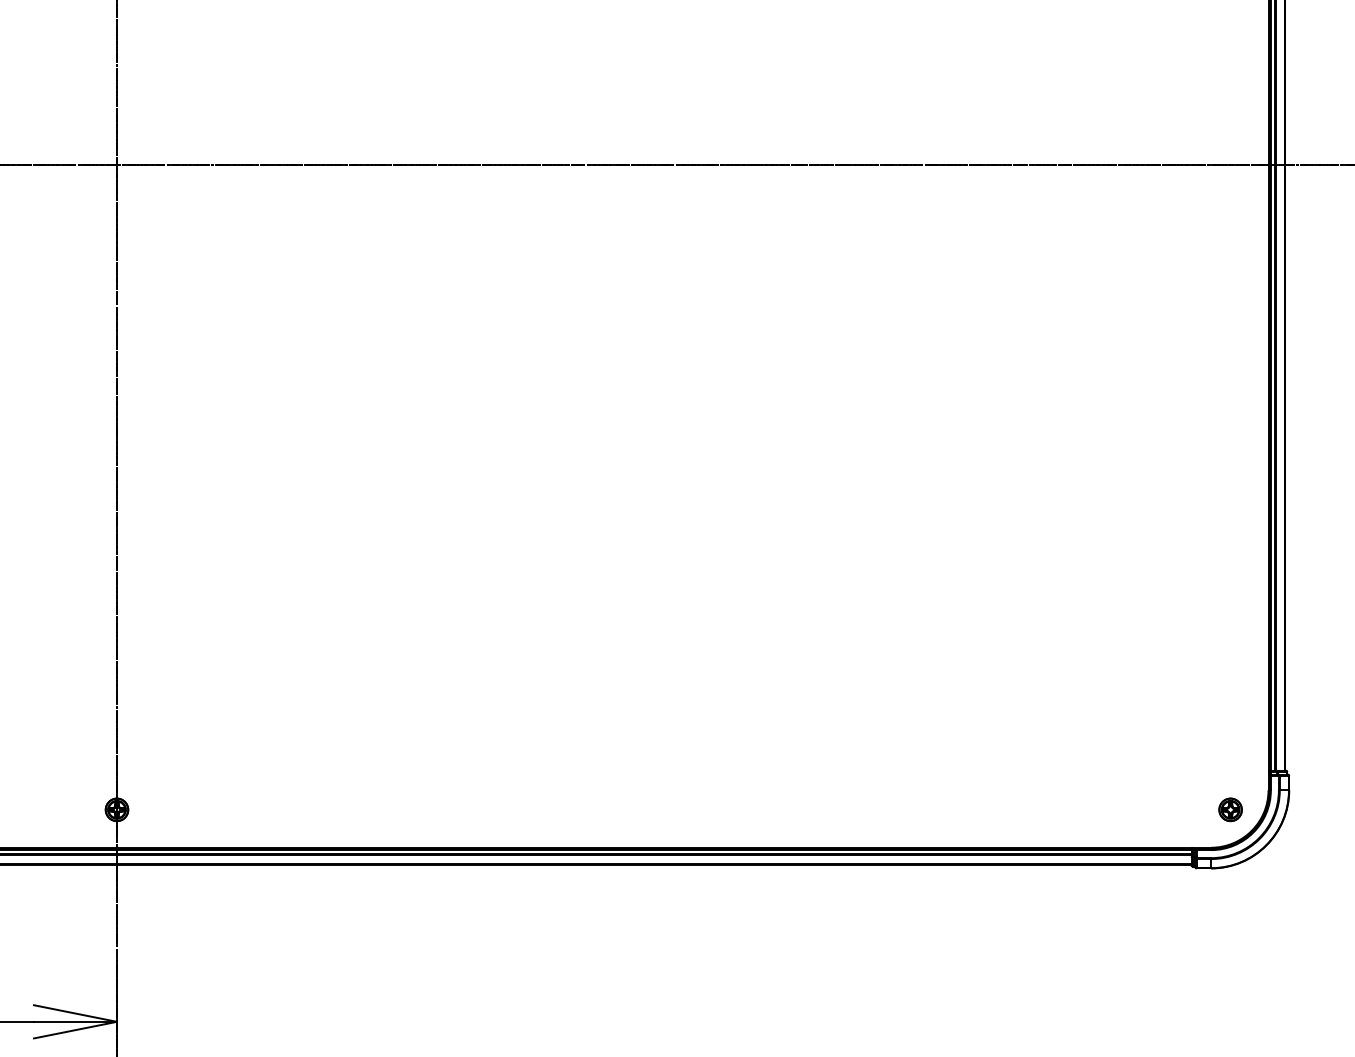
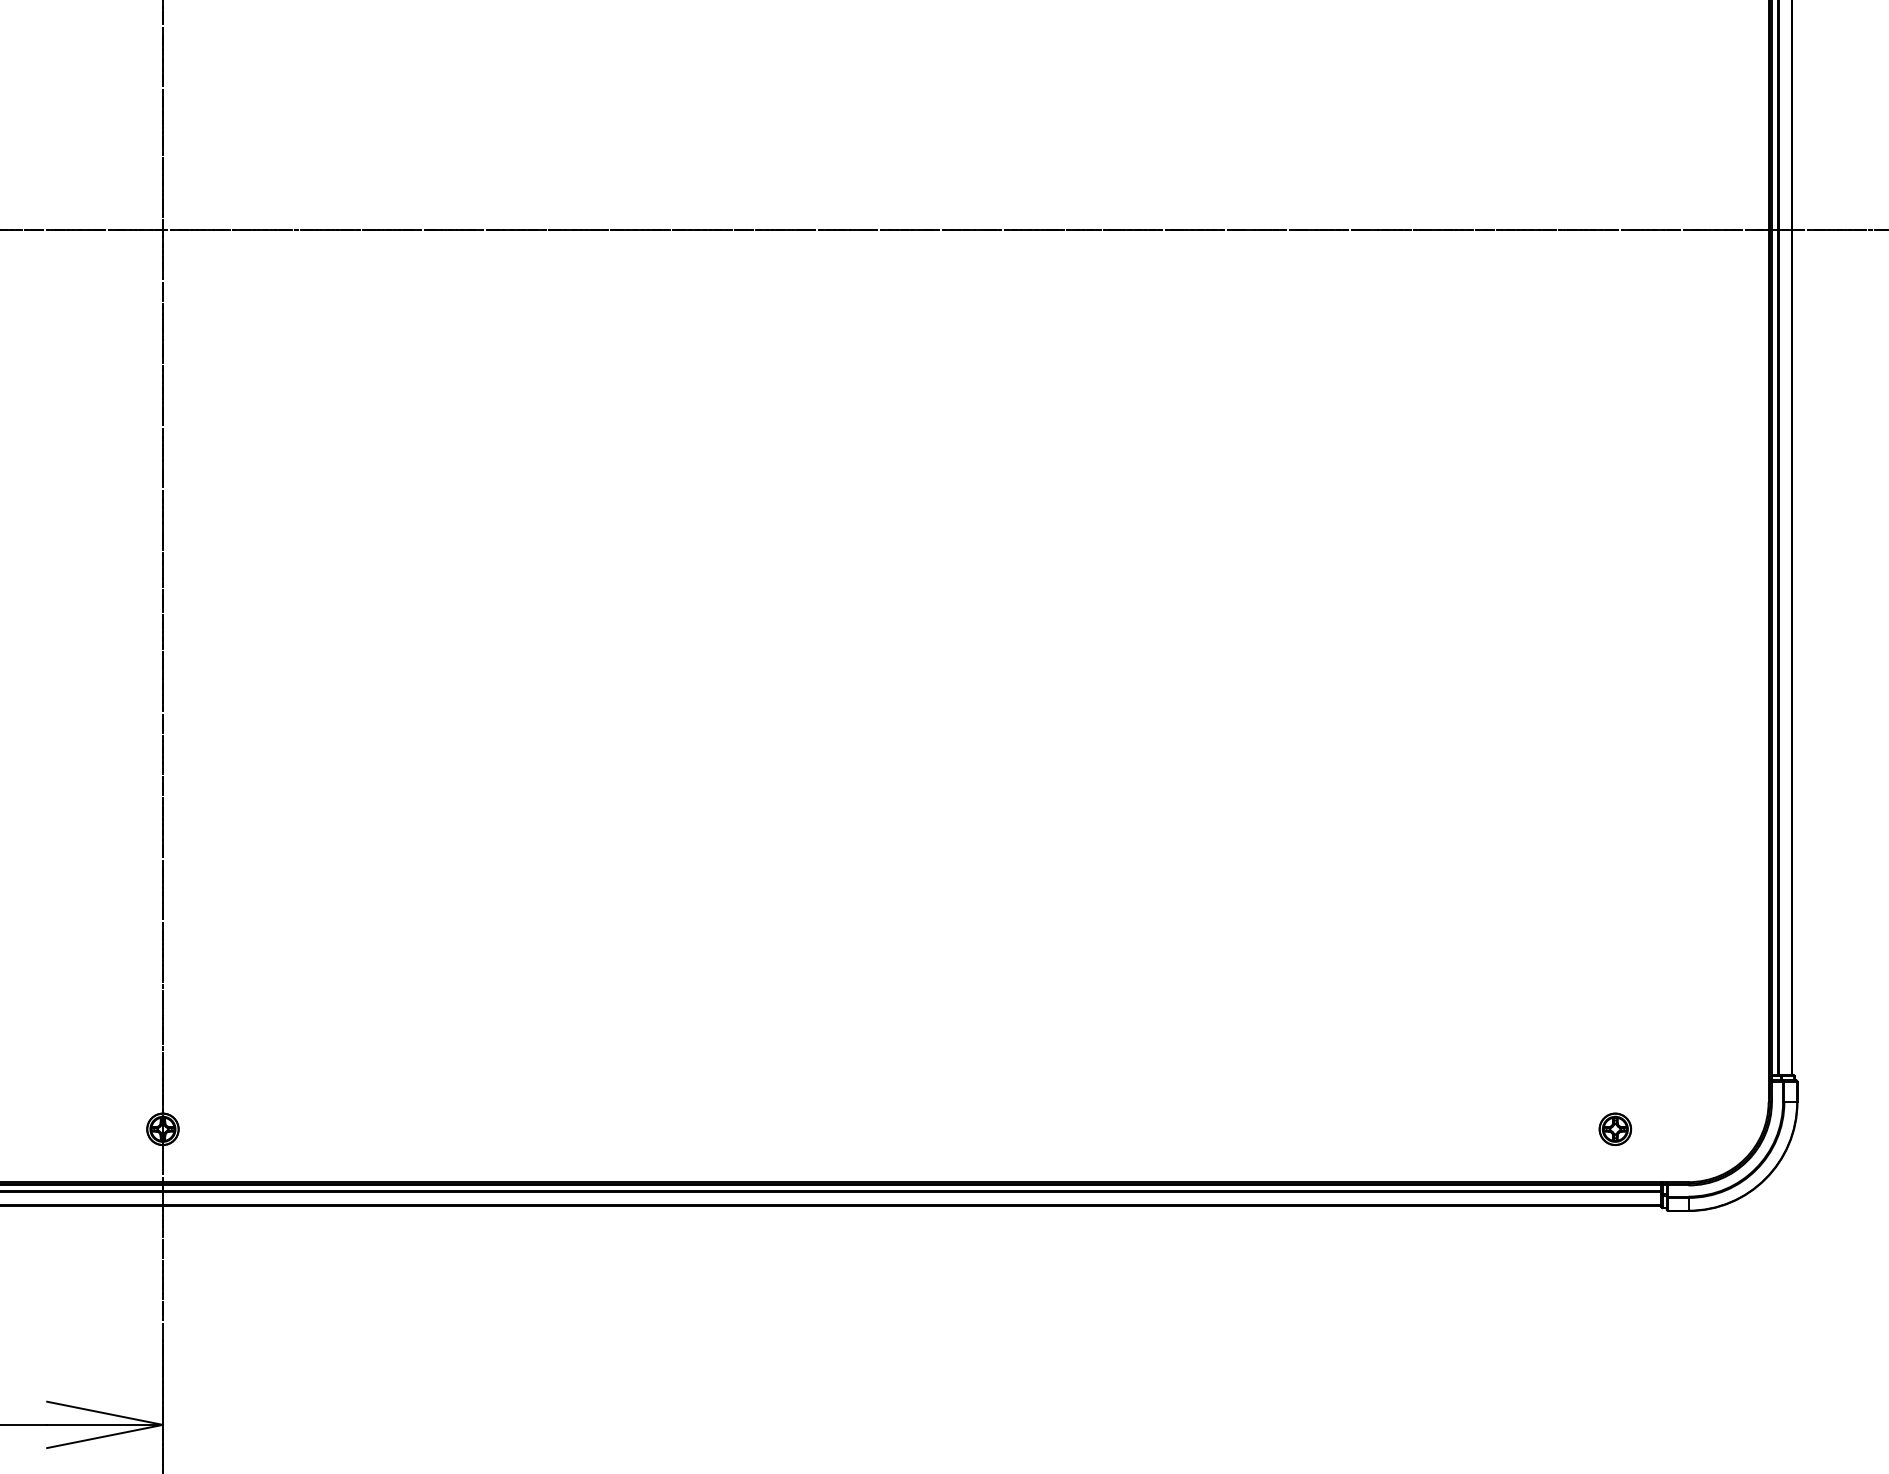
part: (1230, 809) -> (1615, 1128), moved

